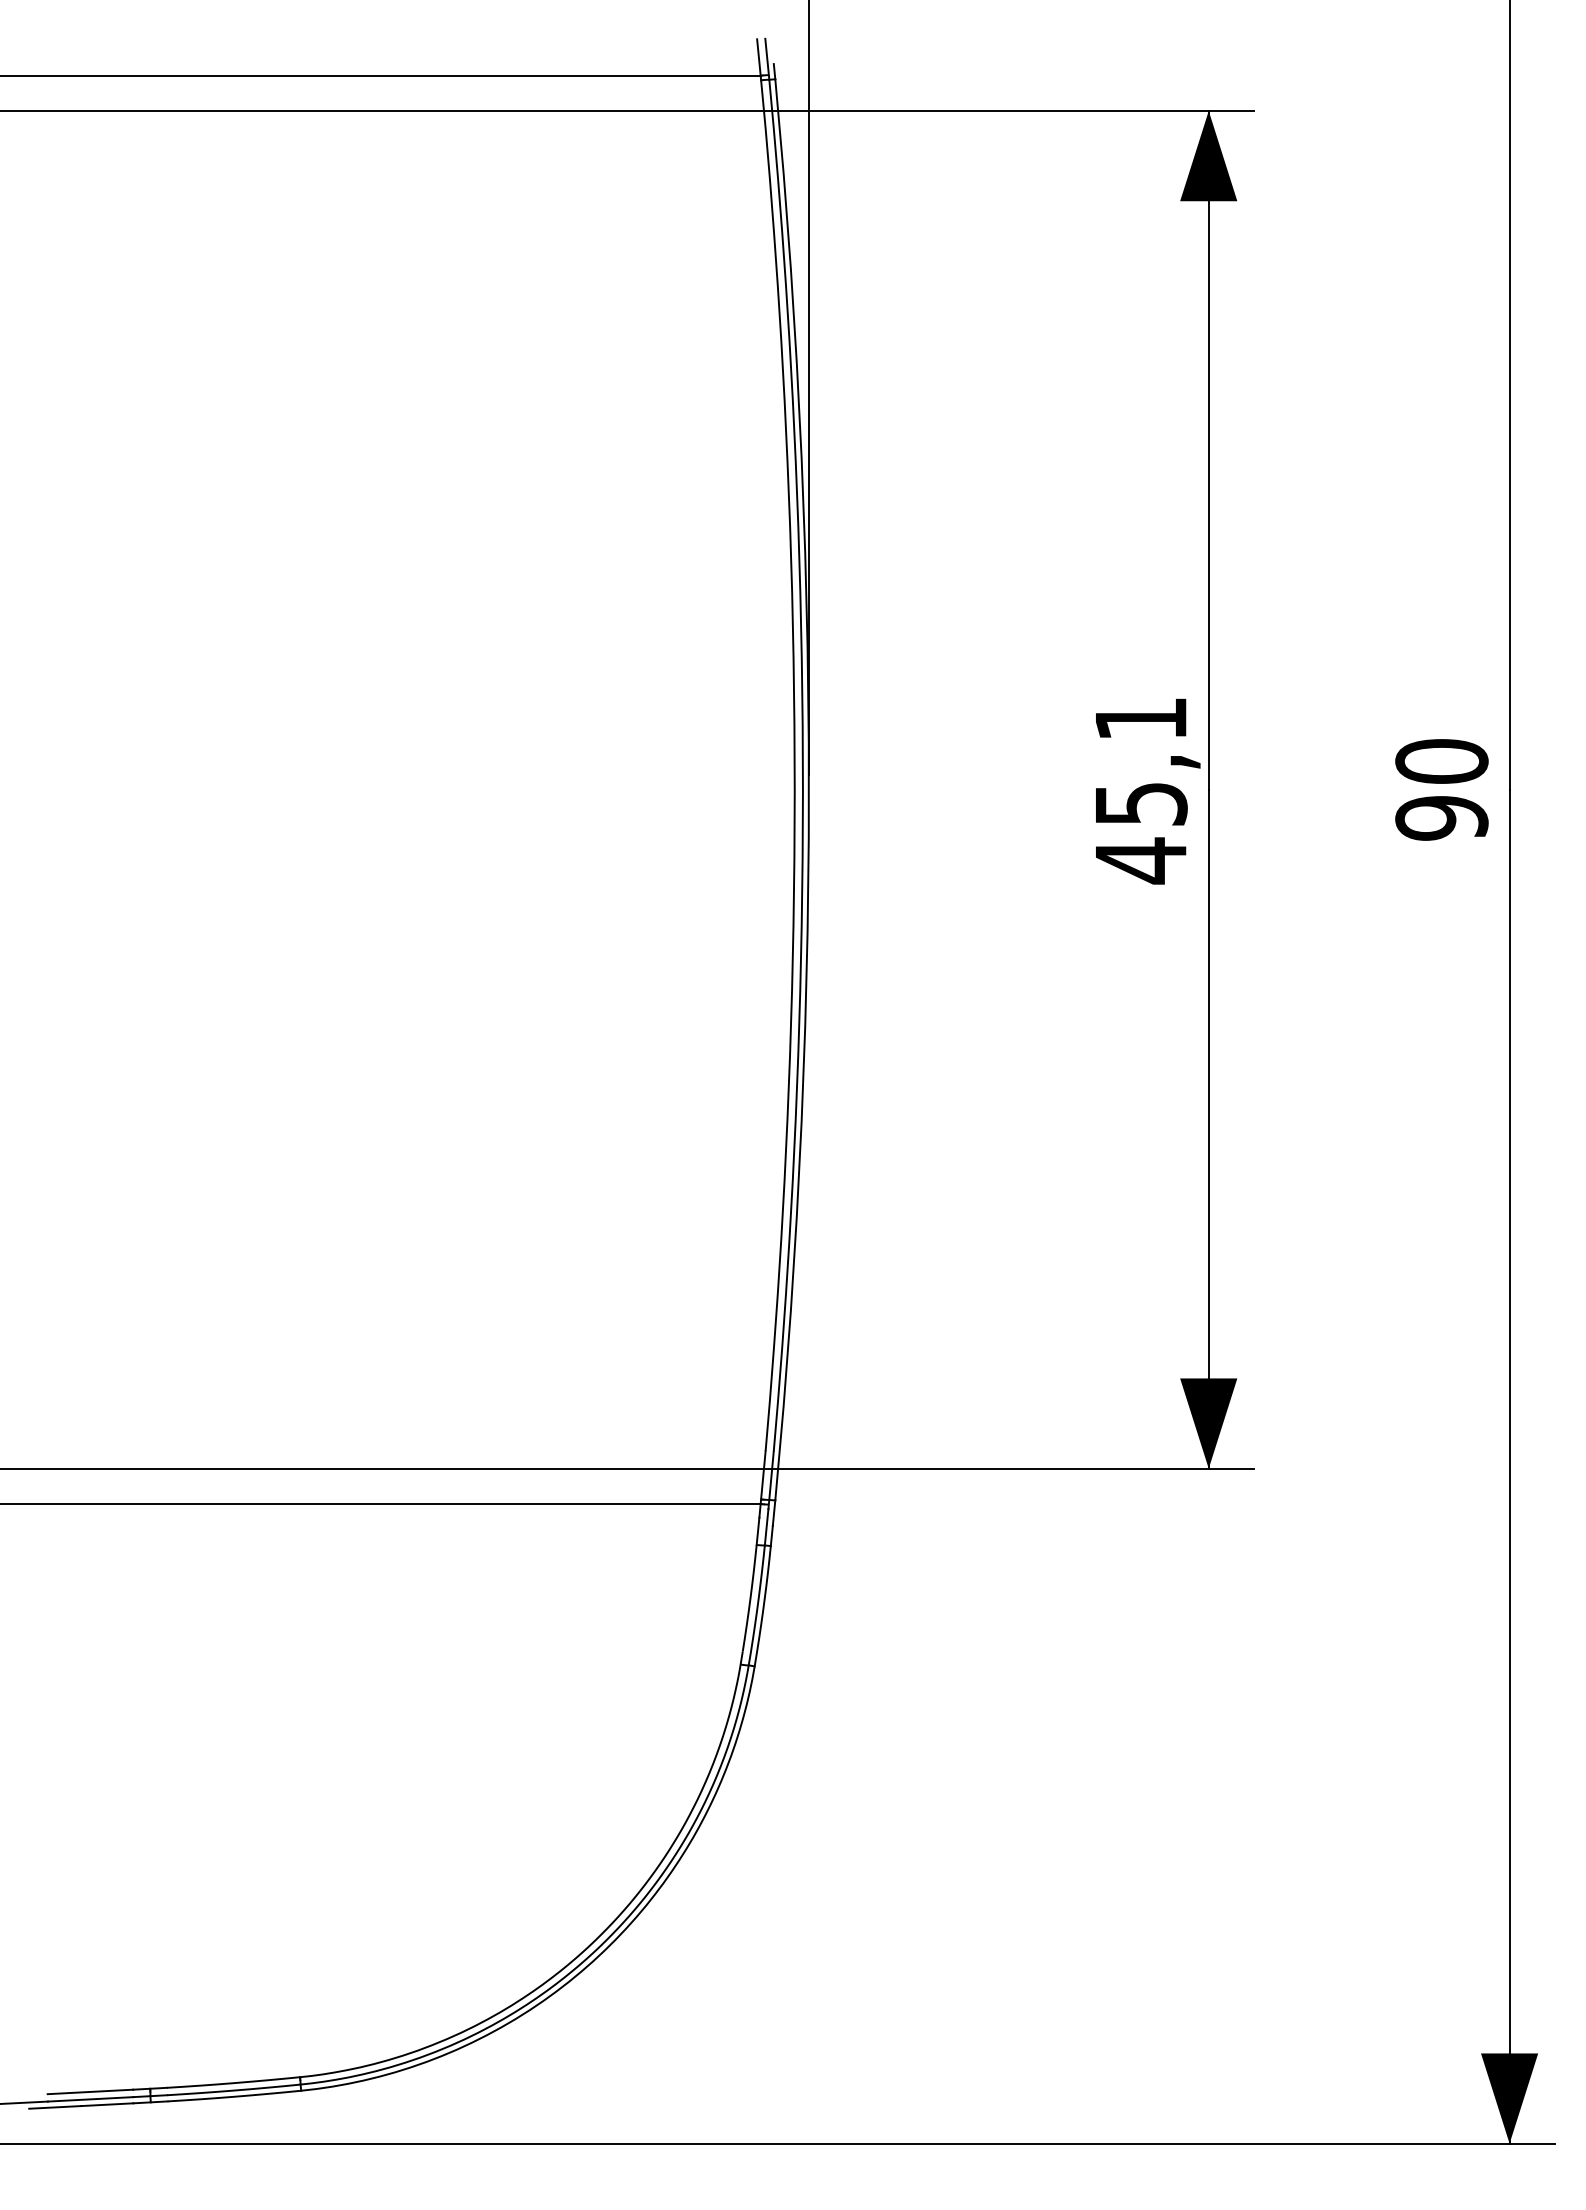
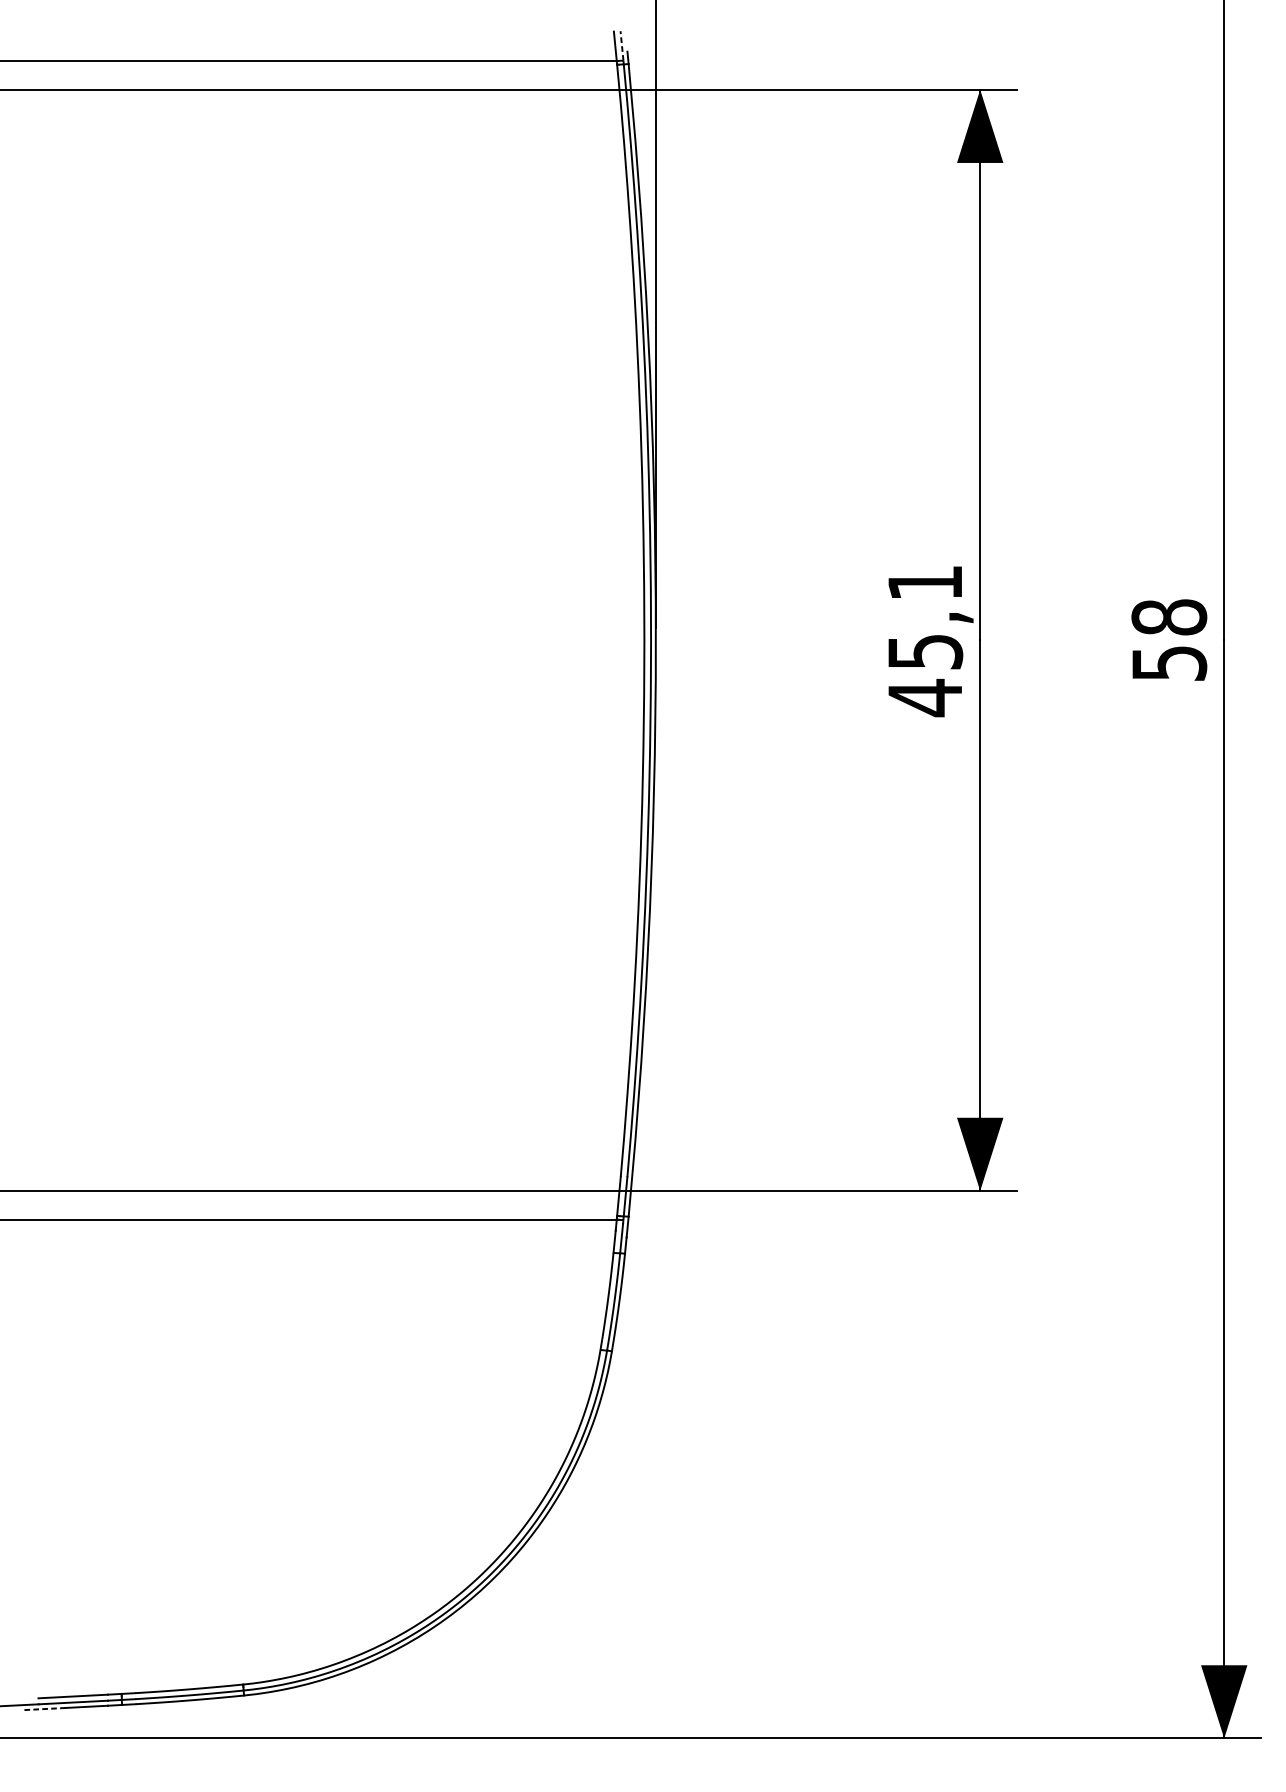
line: (767, 56) -> (622, 45), solid -> dashed
text: (1441, 789) -> (1168, 640), 90 -> 58
line: (54, 2107) -> (44, 1709), solid -> dashed

